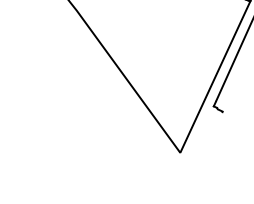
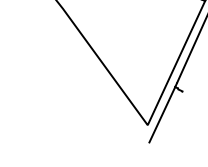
line: (197, 139) -> (161, 114), added

